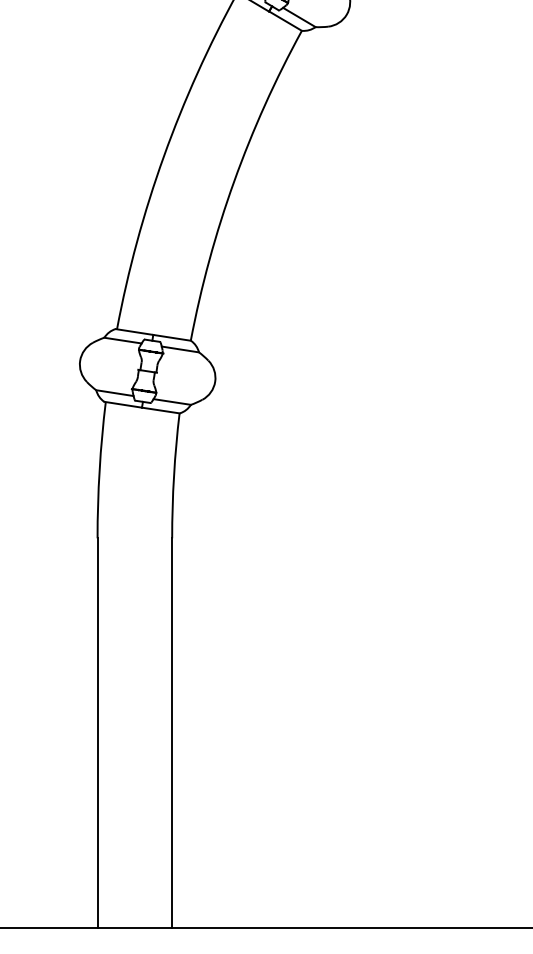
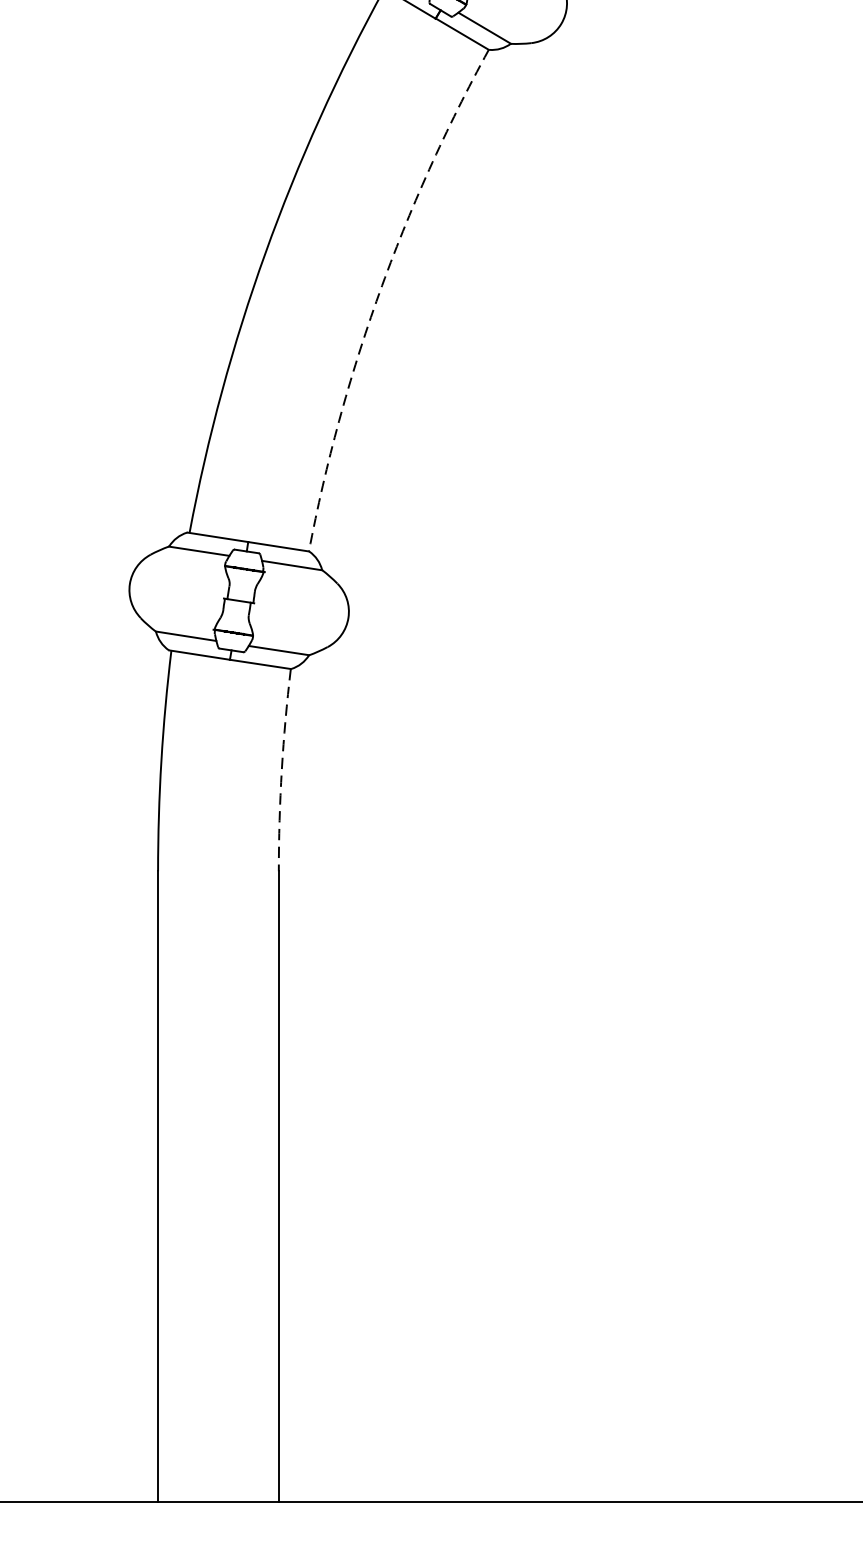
arc: (234, 181) -> (379, 293), solid -> dashed
arc: (174, 475) -> (282, 769), solid -> dashed

